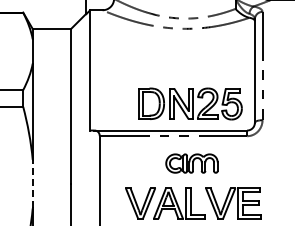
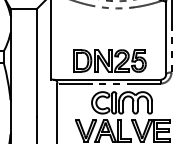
part: (190, 103) -> (109, 60), moved
part: (191, 163) -> (121, 102), size x1.67
line: (32, 183) -> (10, 116), dashed -> solid

